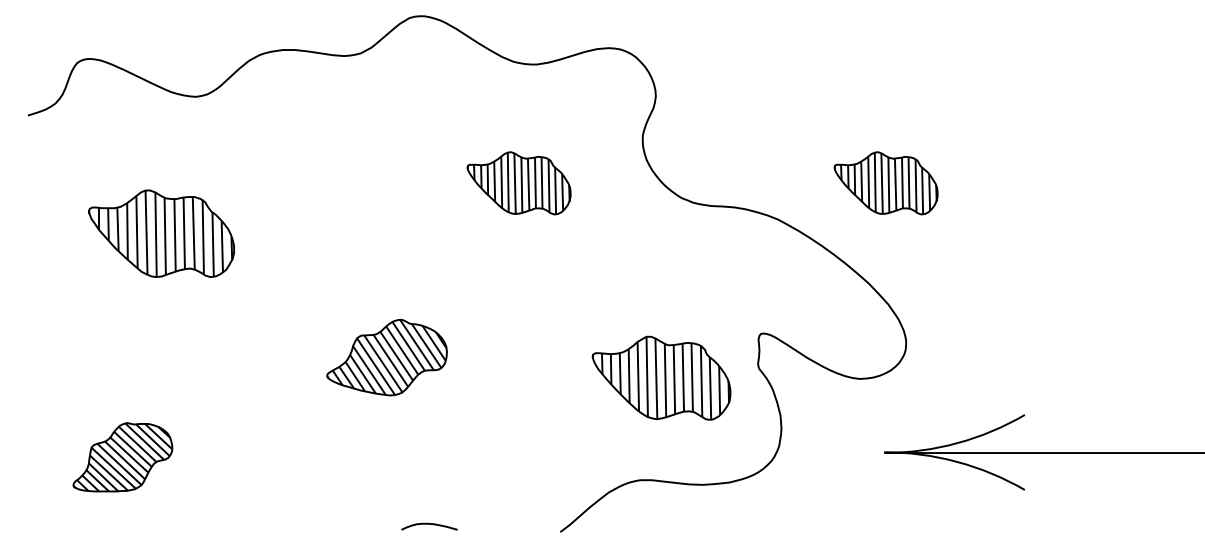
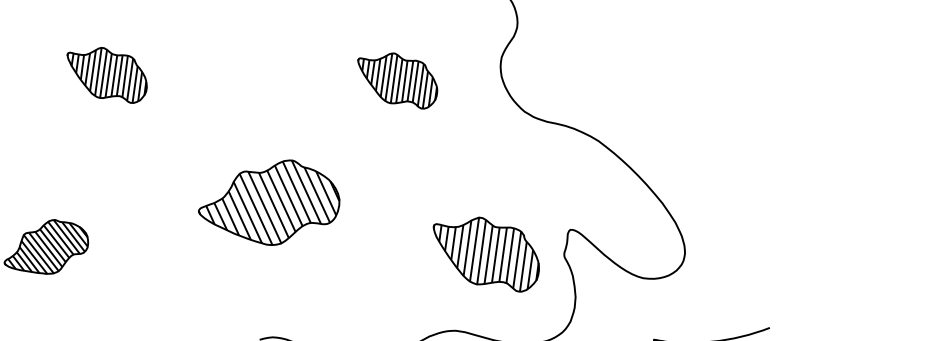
part: (885, 183) -> (688, 126), removed
part: (161, 233) -> (106, 73), size x0.71
part: (386, 357) -> (269, 200), size x1.43

